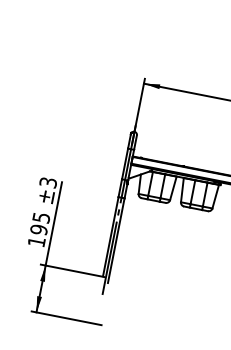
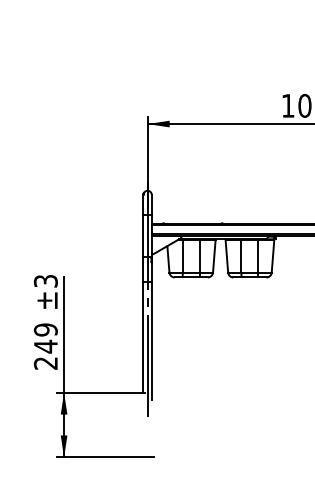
text: (38, 229) -> (45, 346), 195 -> 249

